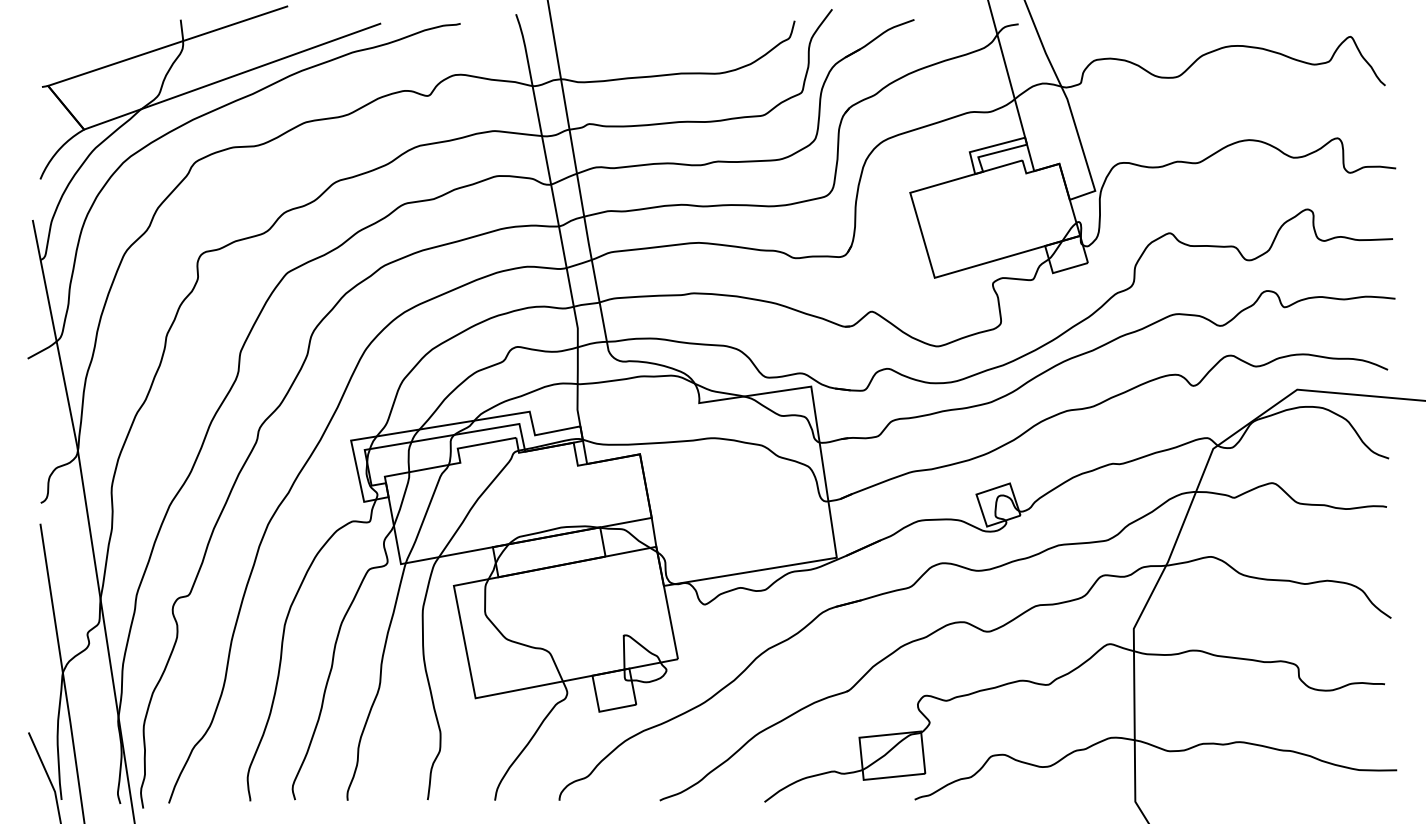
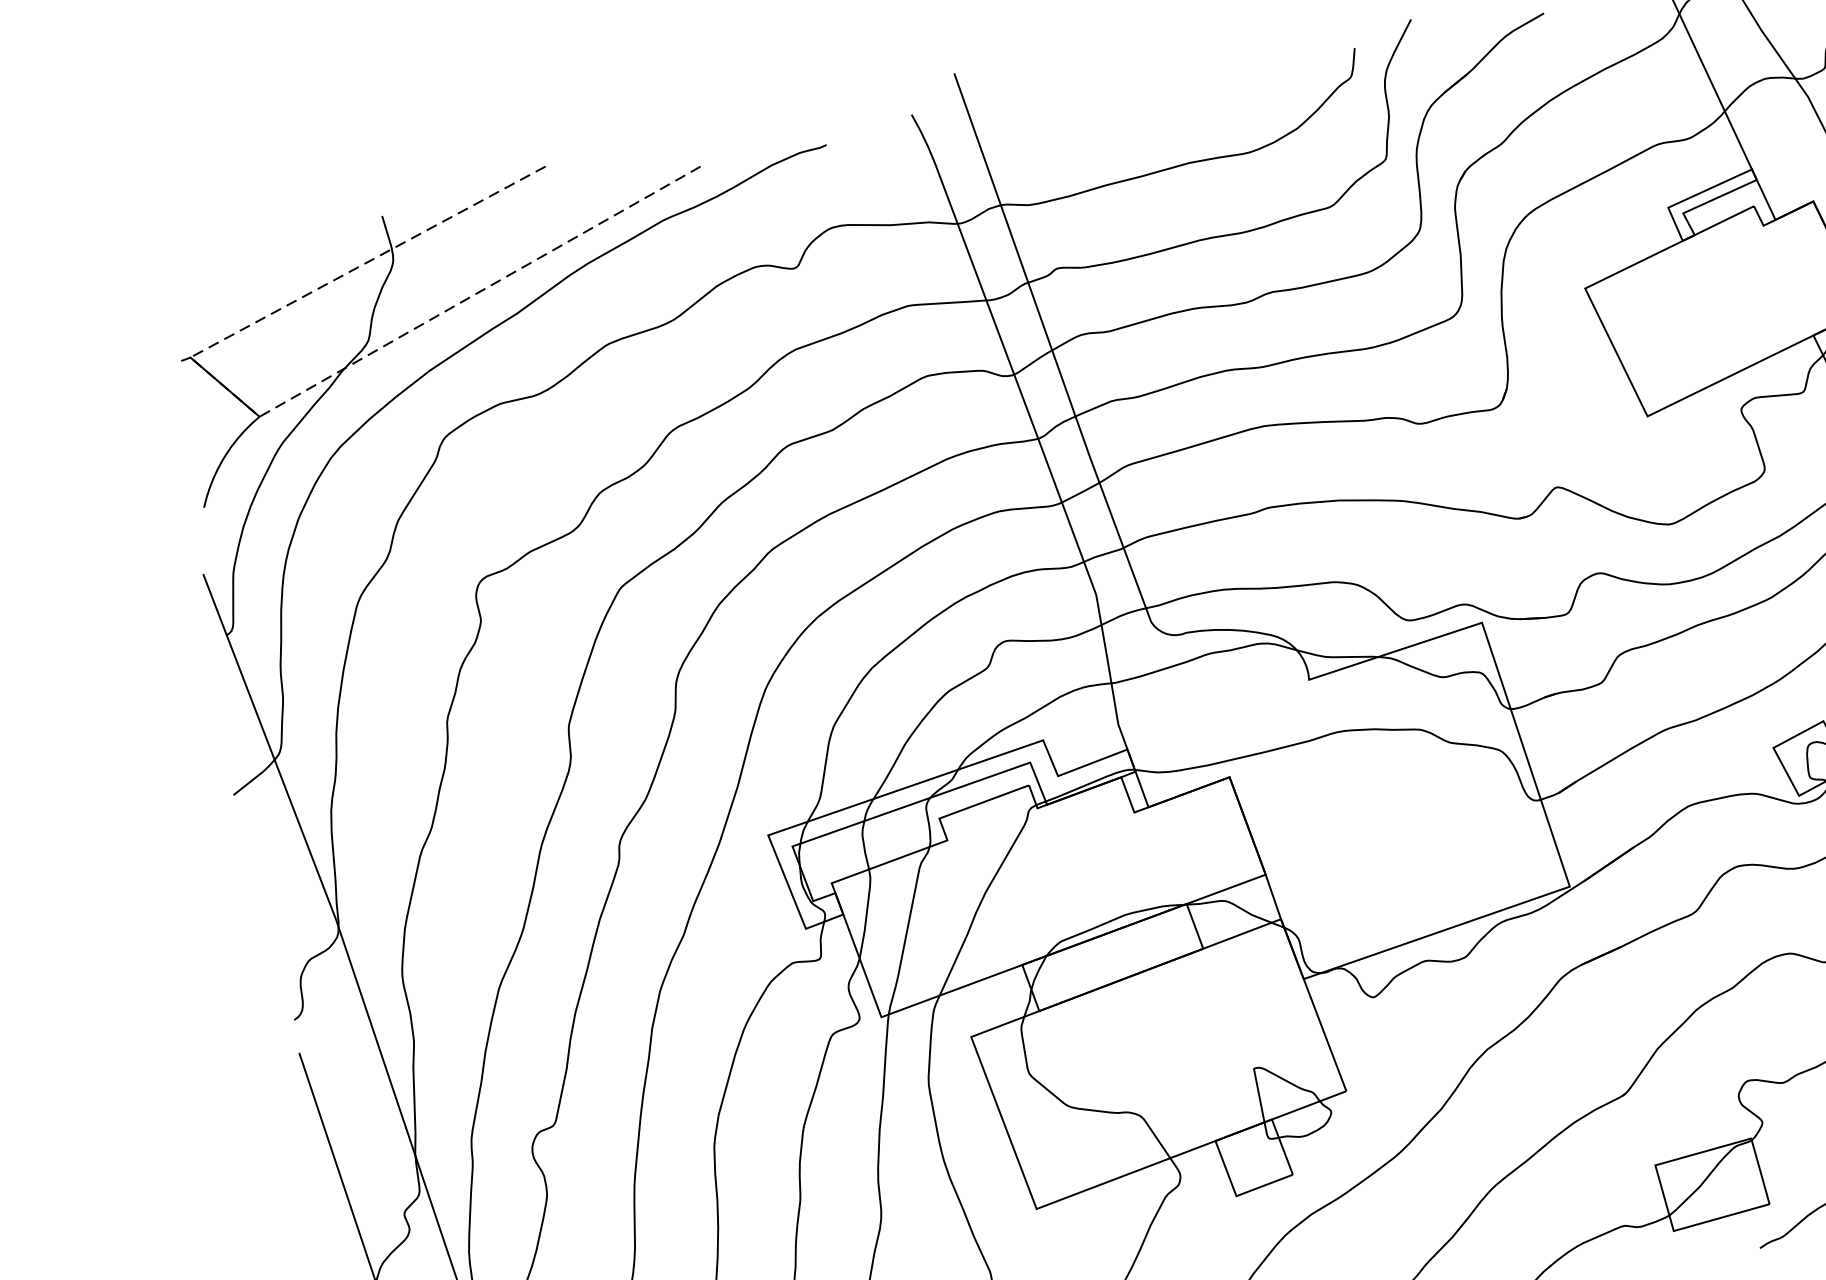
line: (86, 128) -> (263, 414), solid -> dashed

